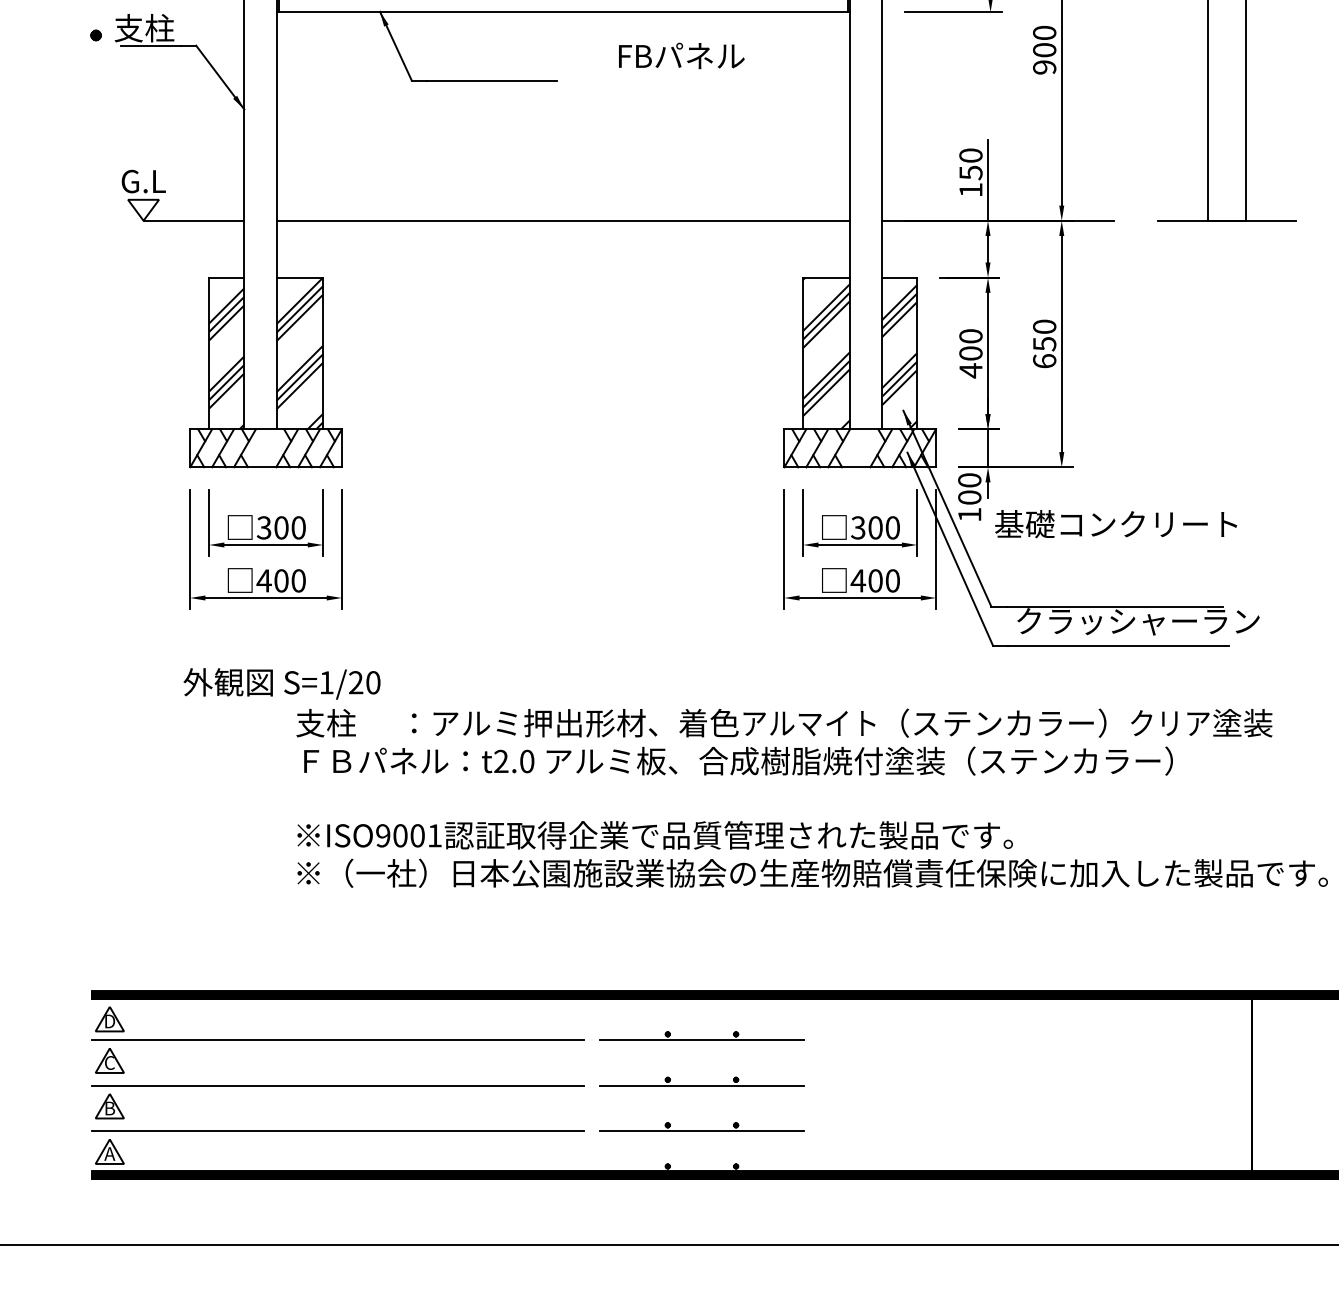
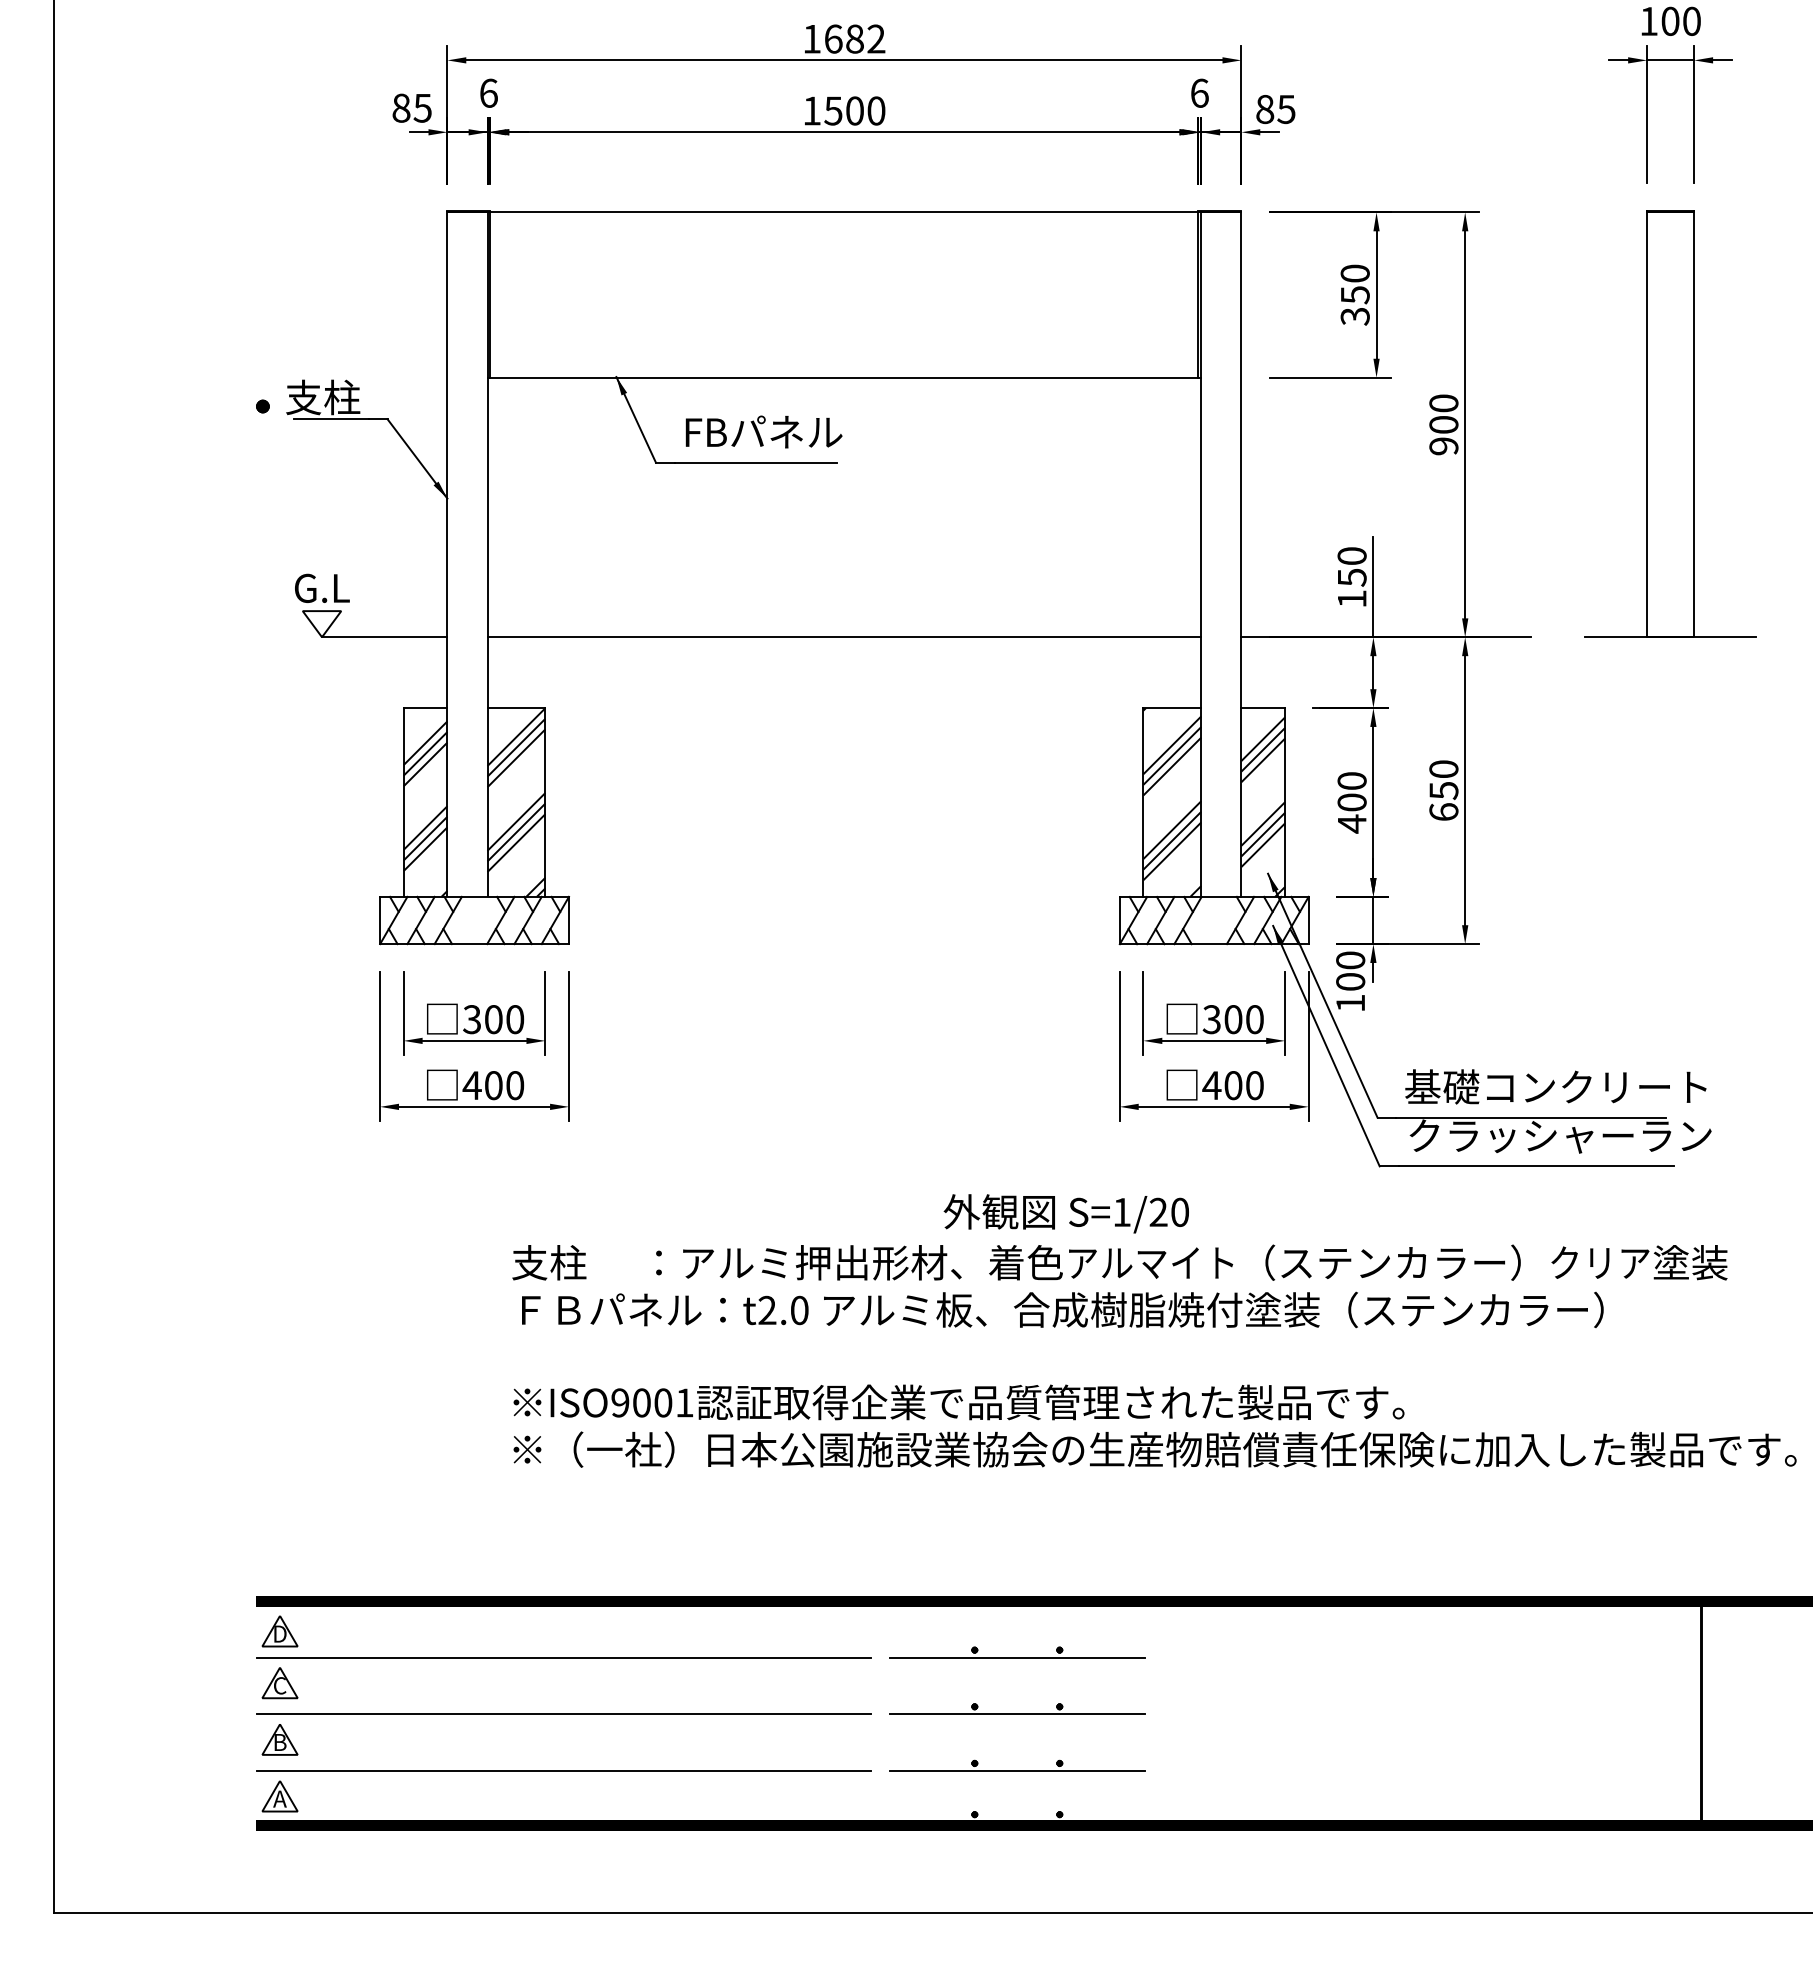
text: (681, 55) -> (763, 431), moved
text: (1115, 523) -> (1555, 1086), moved
text: (281, 683) -> (1065, 1213), moved

